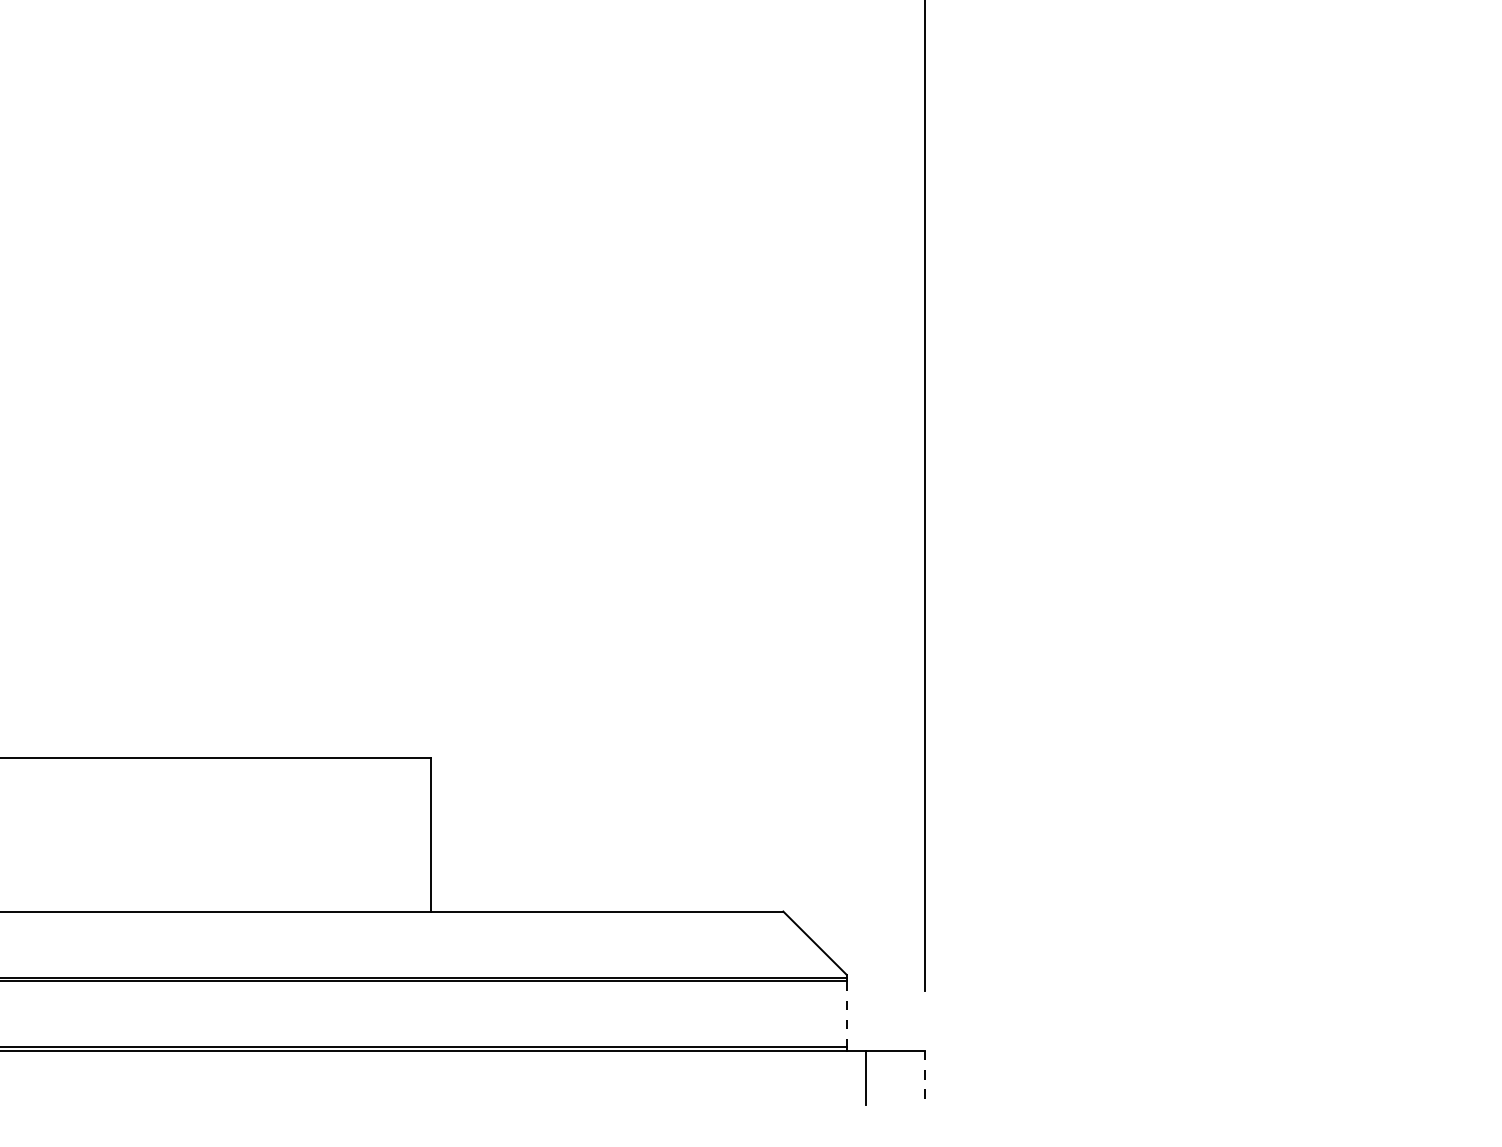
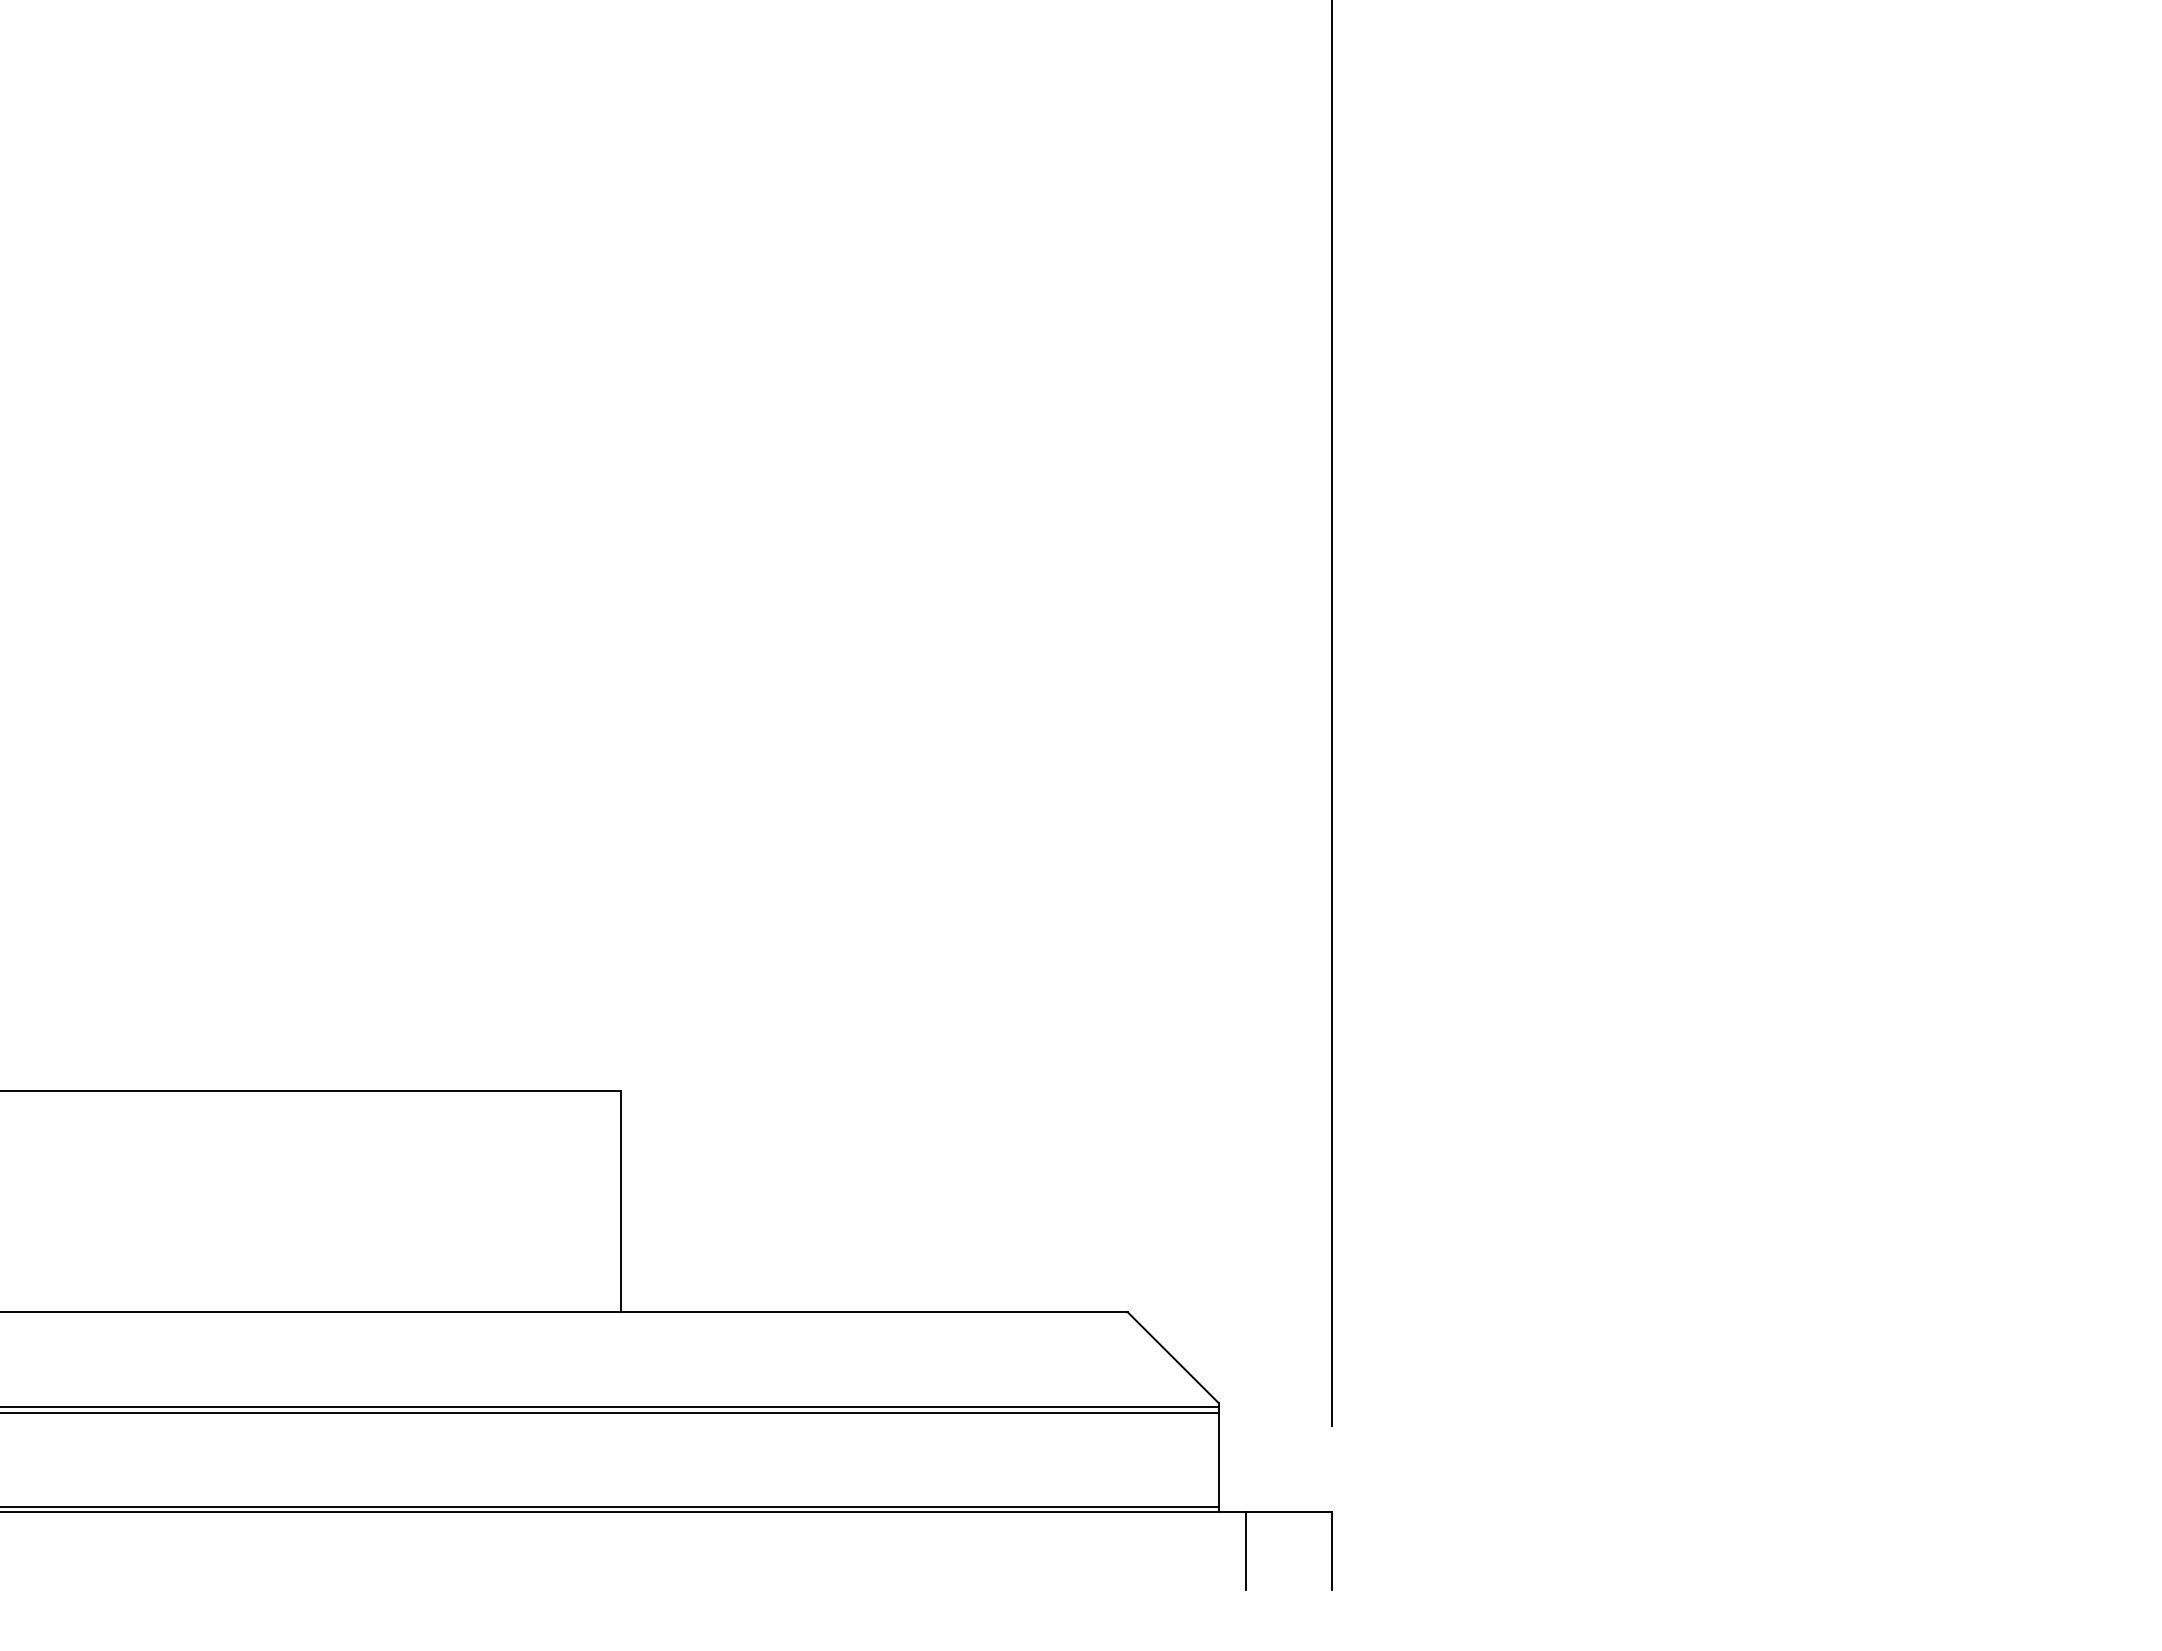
line: (846, 1014) -> (1218, 1460), dashed -> solid
line: (925, 1077) -> (1332, 1550), dashed -> solid

